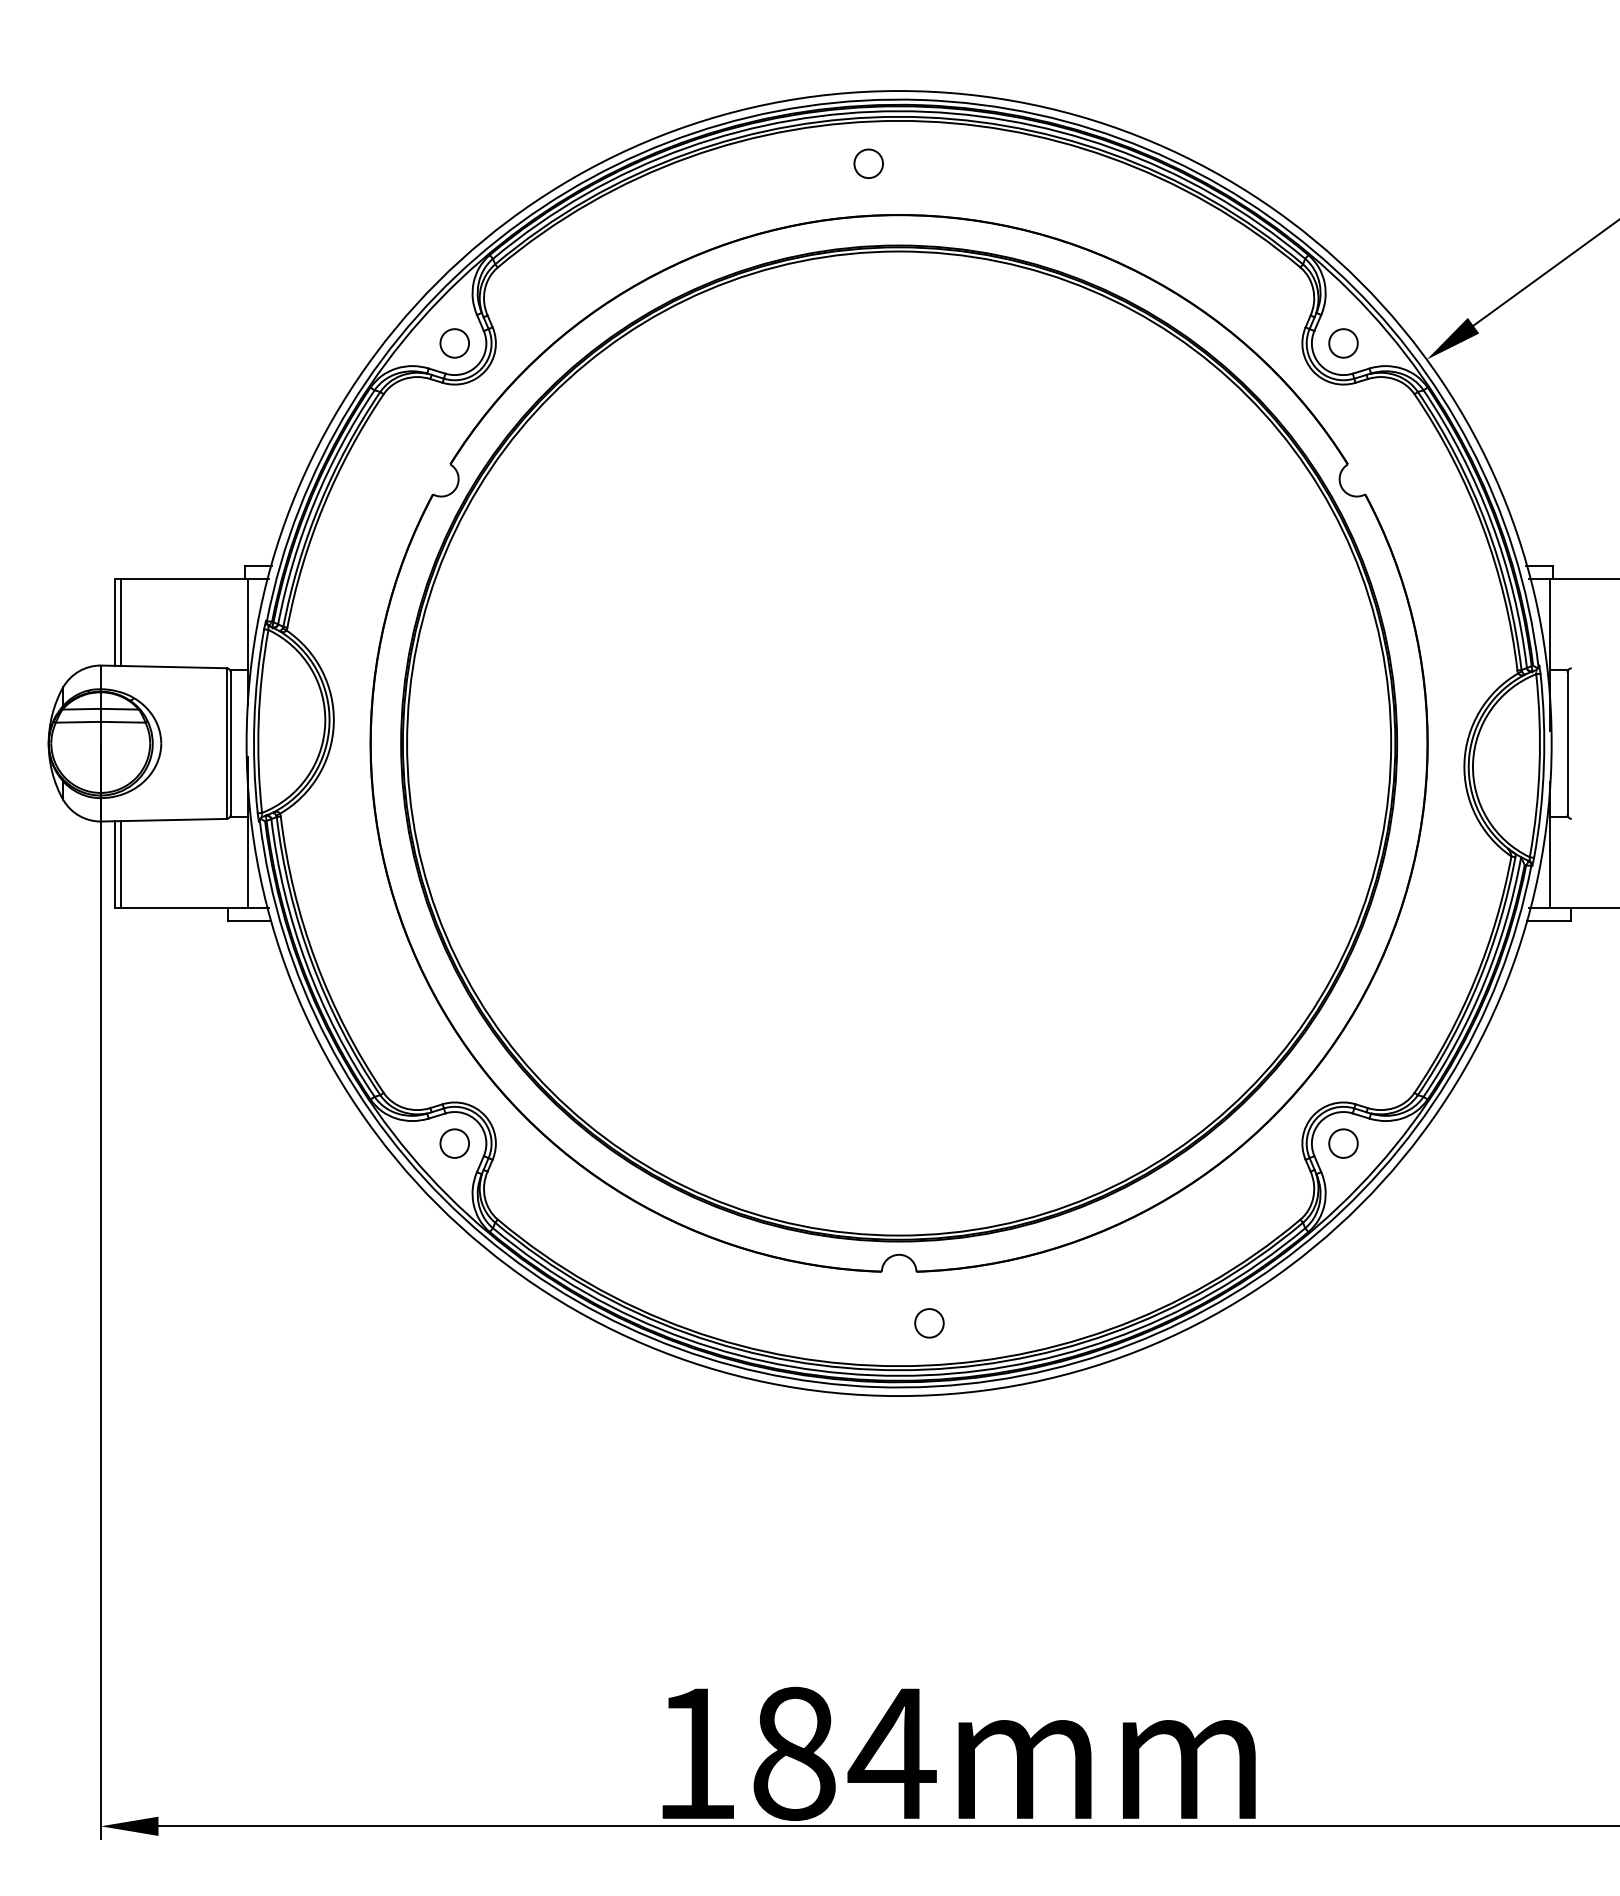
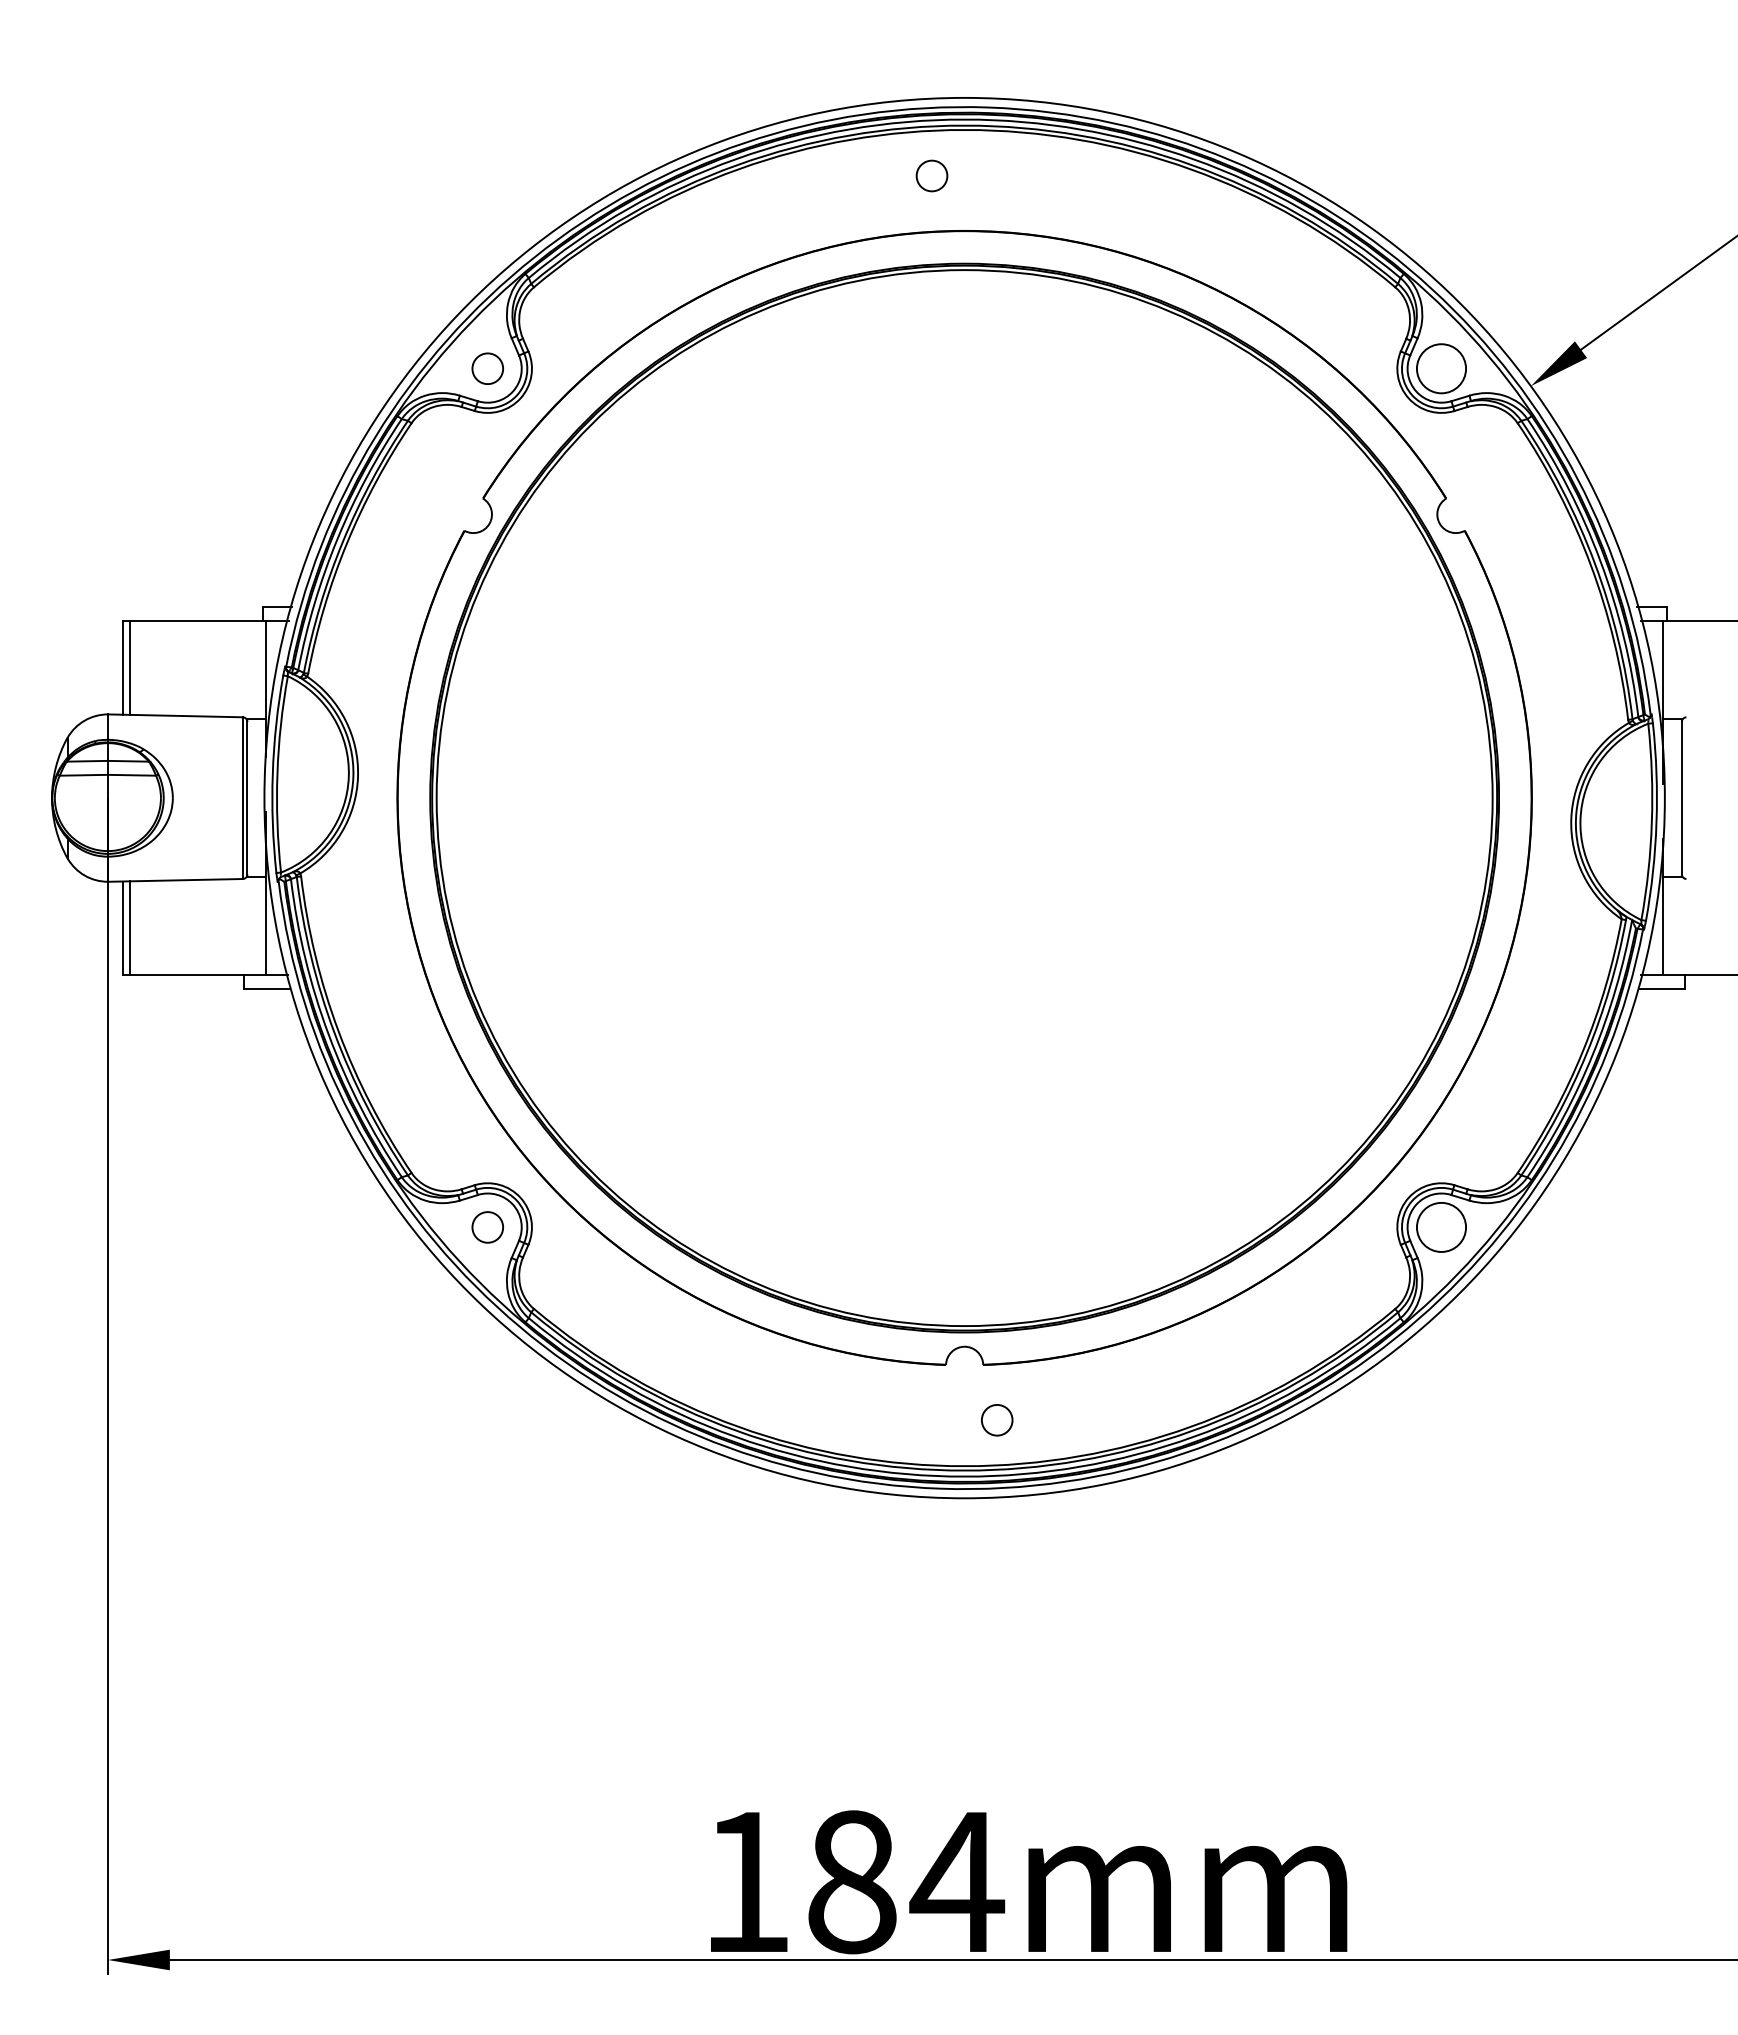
circle: (1343, 343) -> (1441, 368), size x1.6
circle: (1343, 1143) -> (1441, 1227), size x1.6

